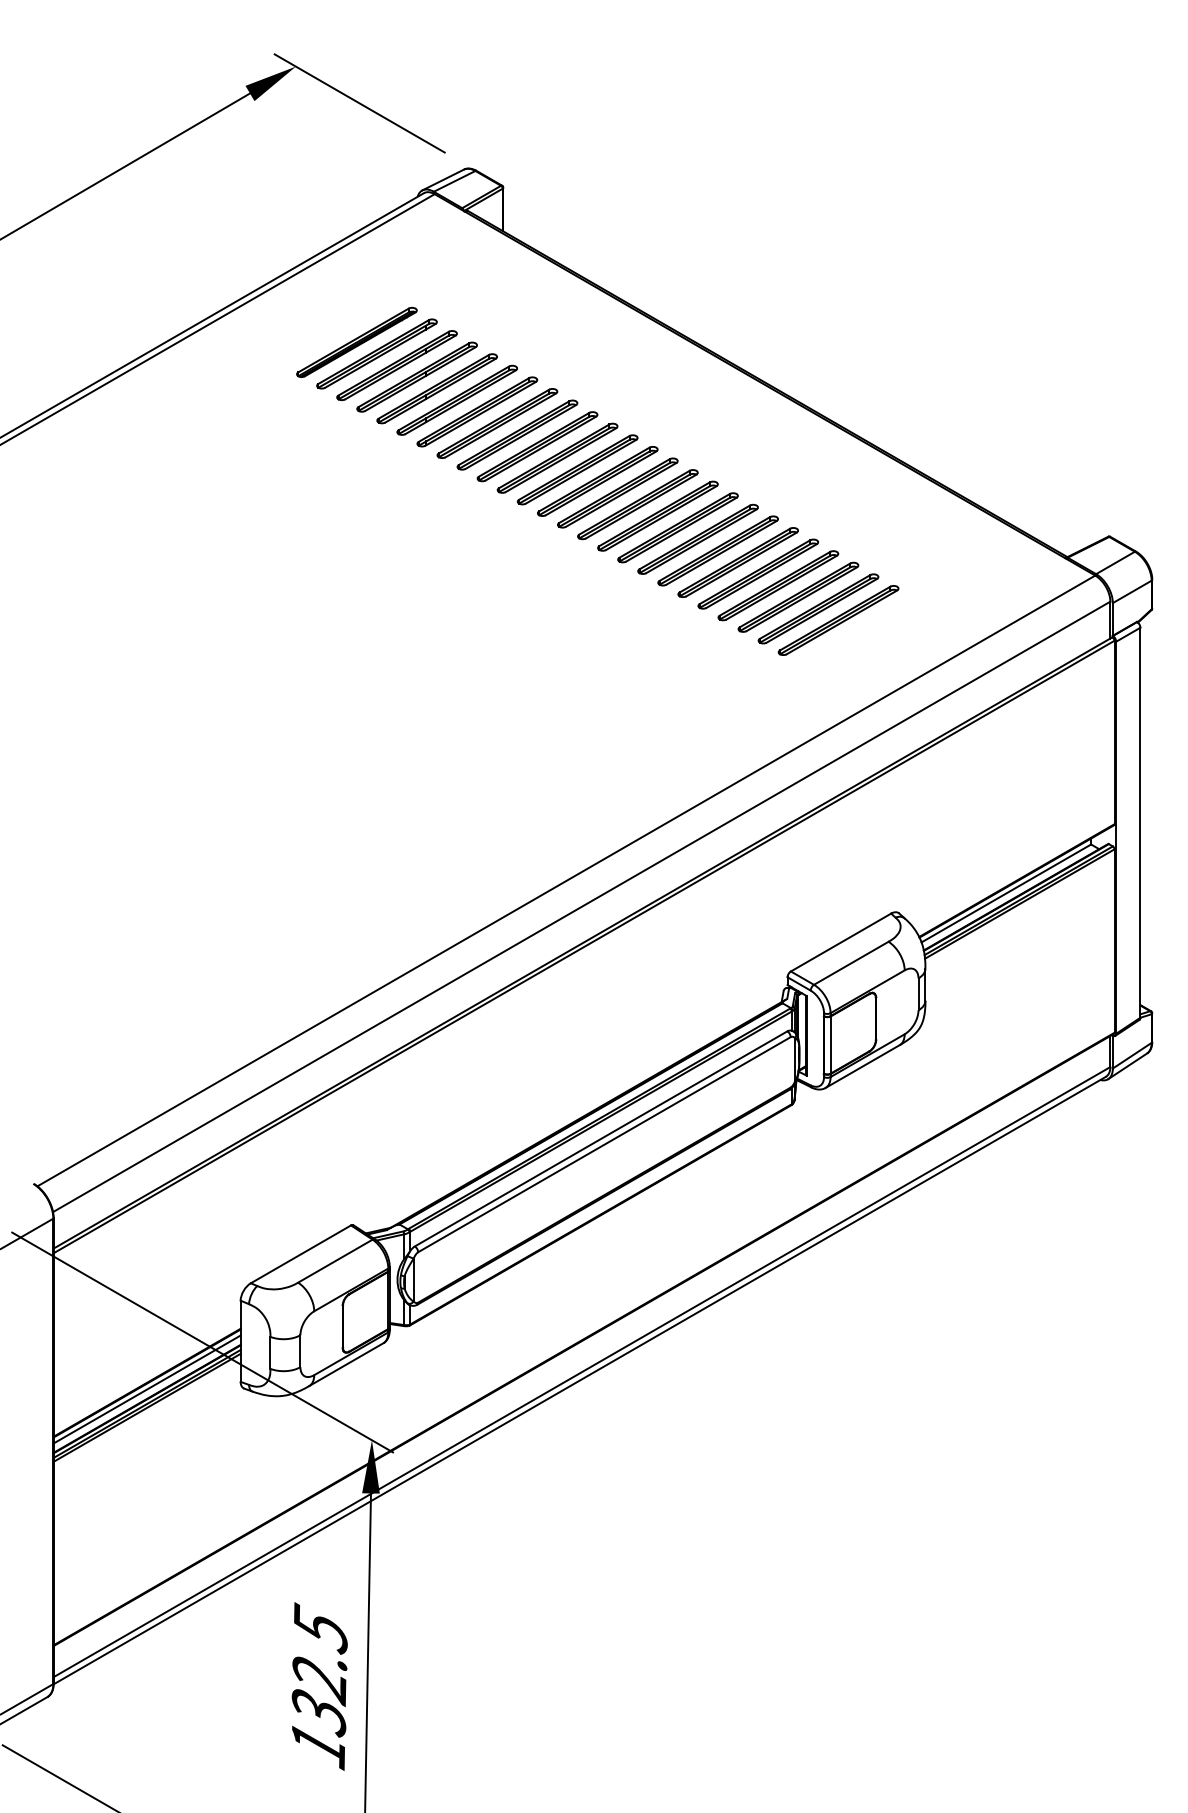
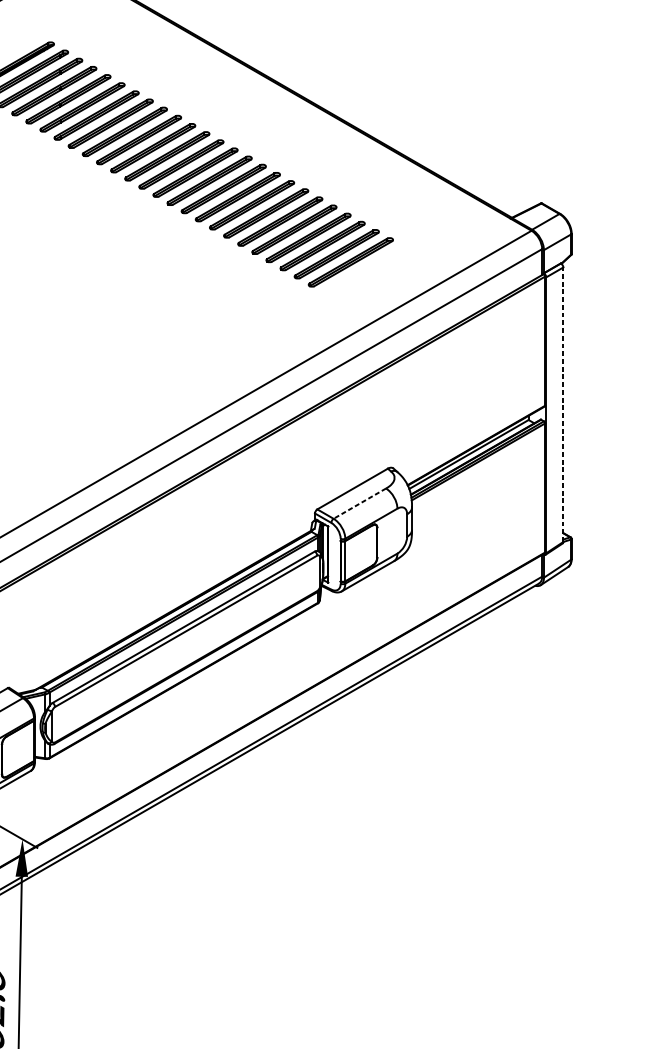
line: (1140, 822) -> (563, 404), solid -> dashed
line: (850, 963) -> (359, 503), solid -> dashed

